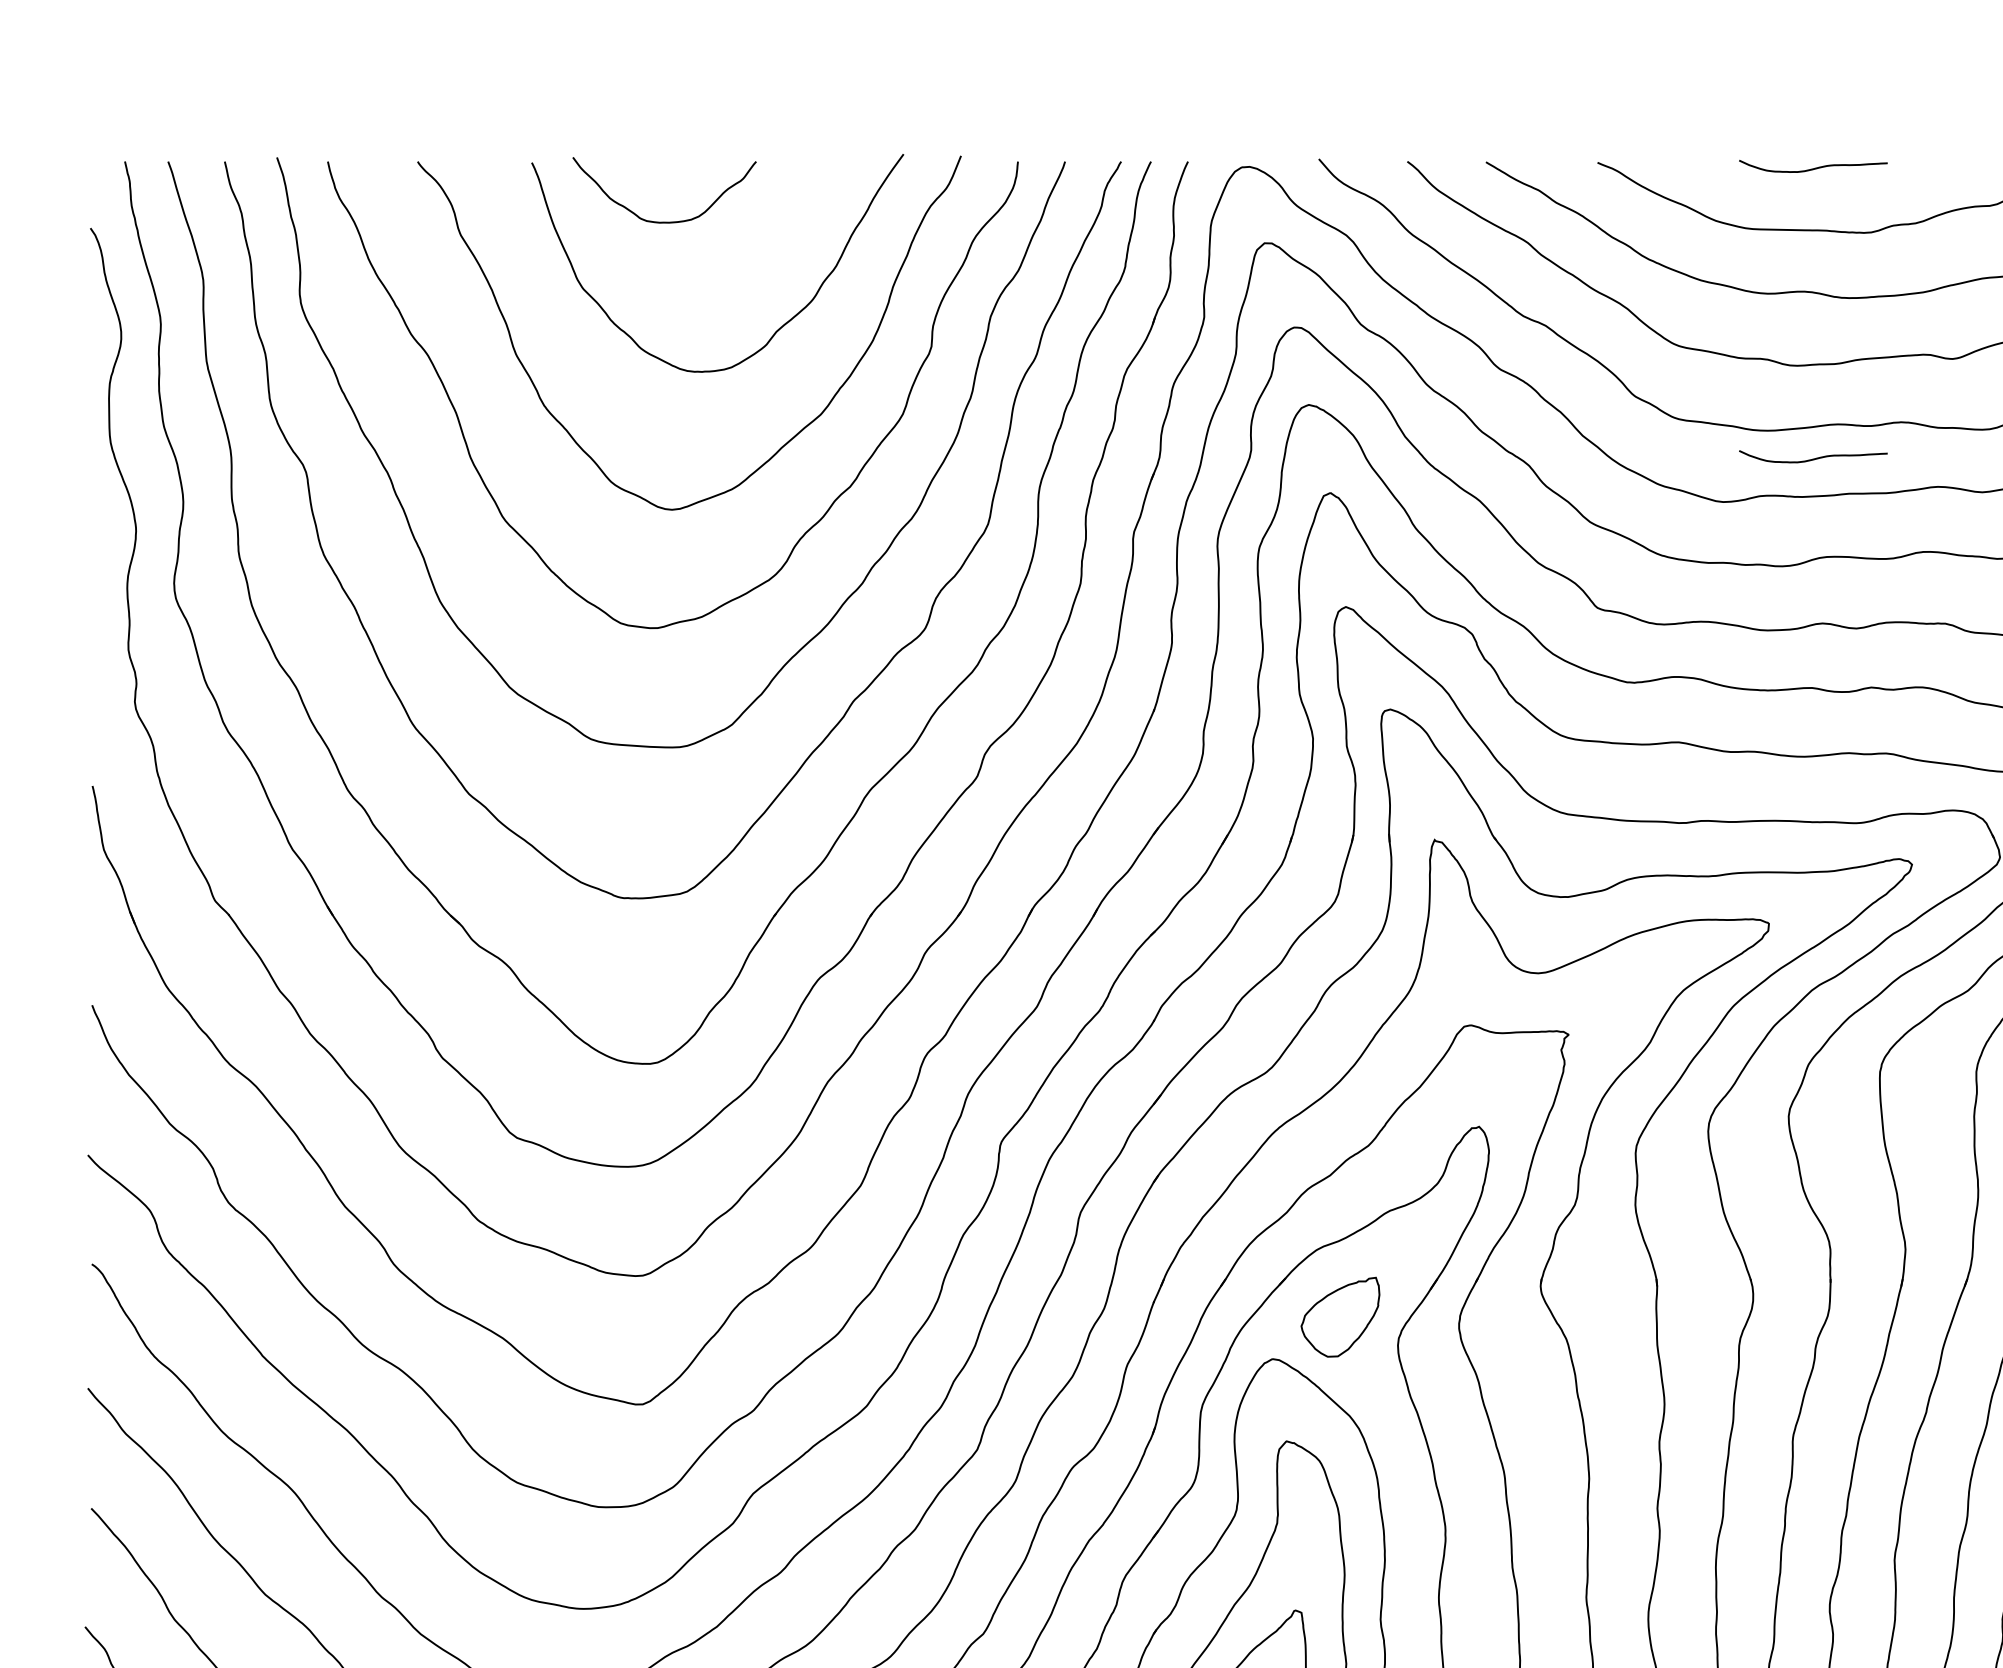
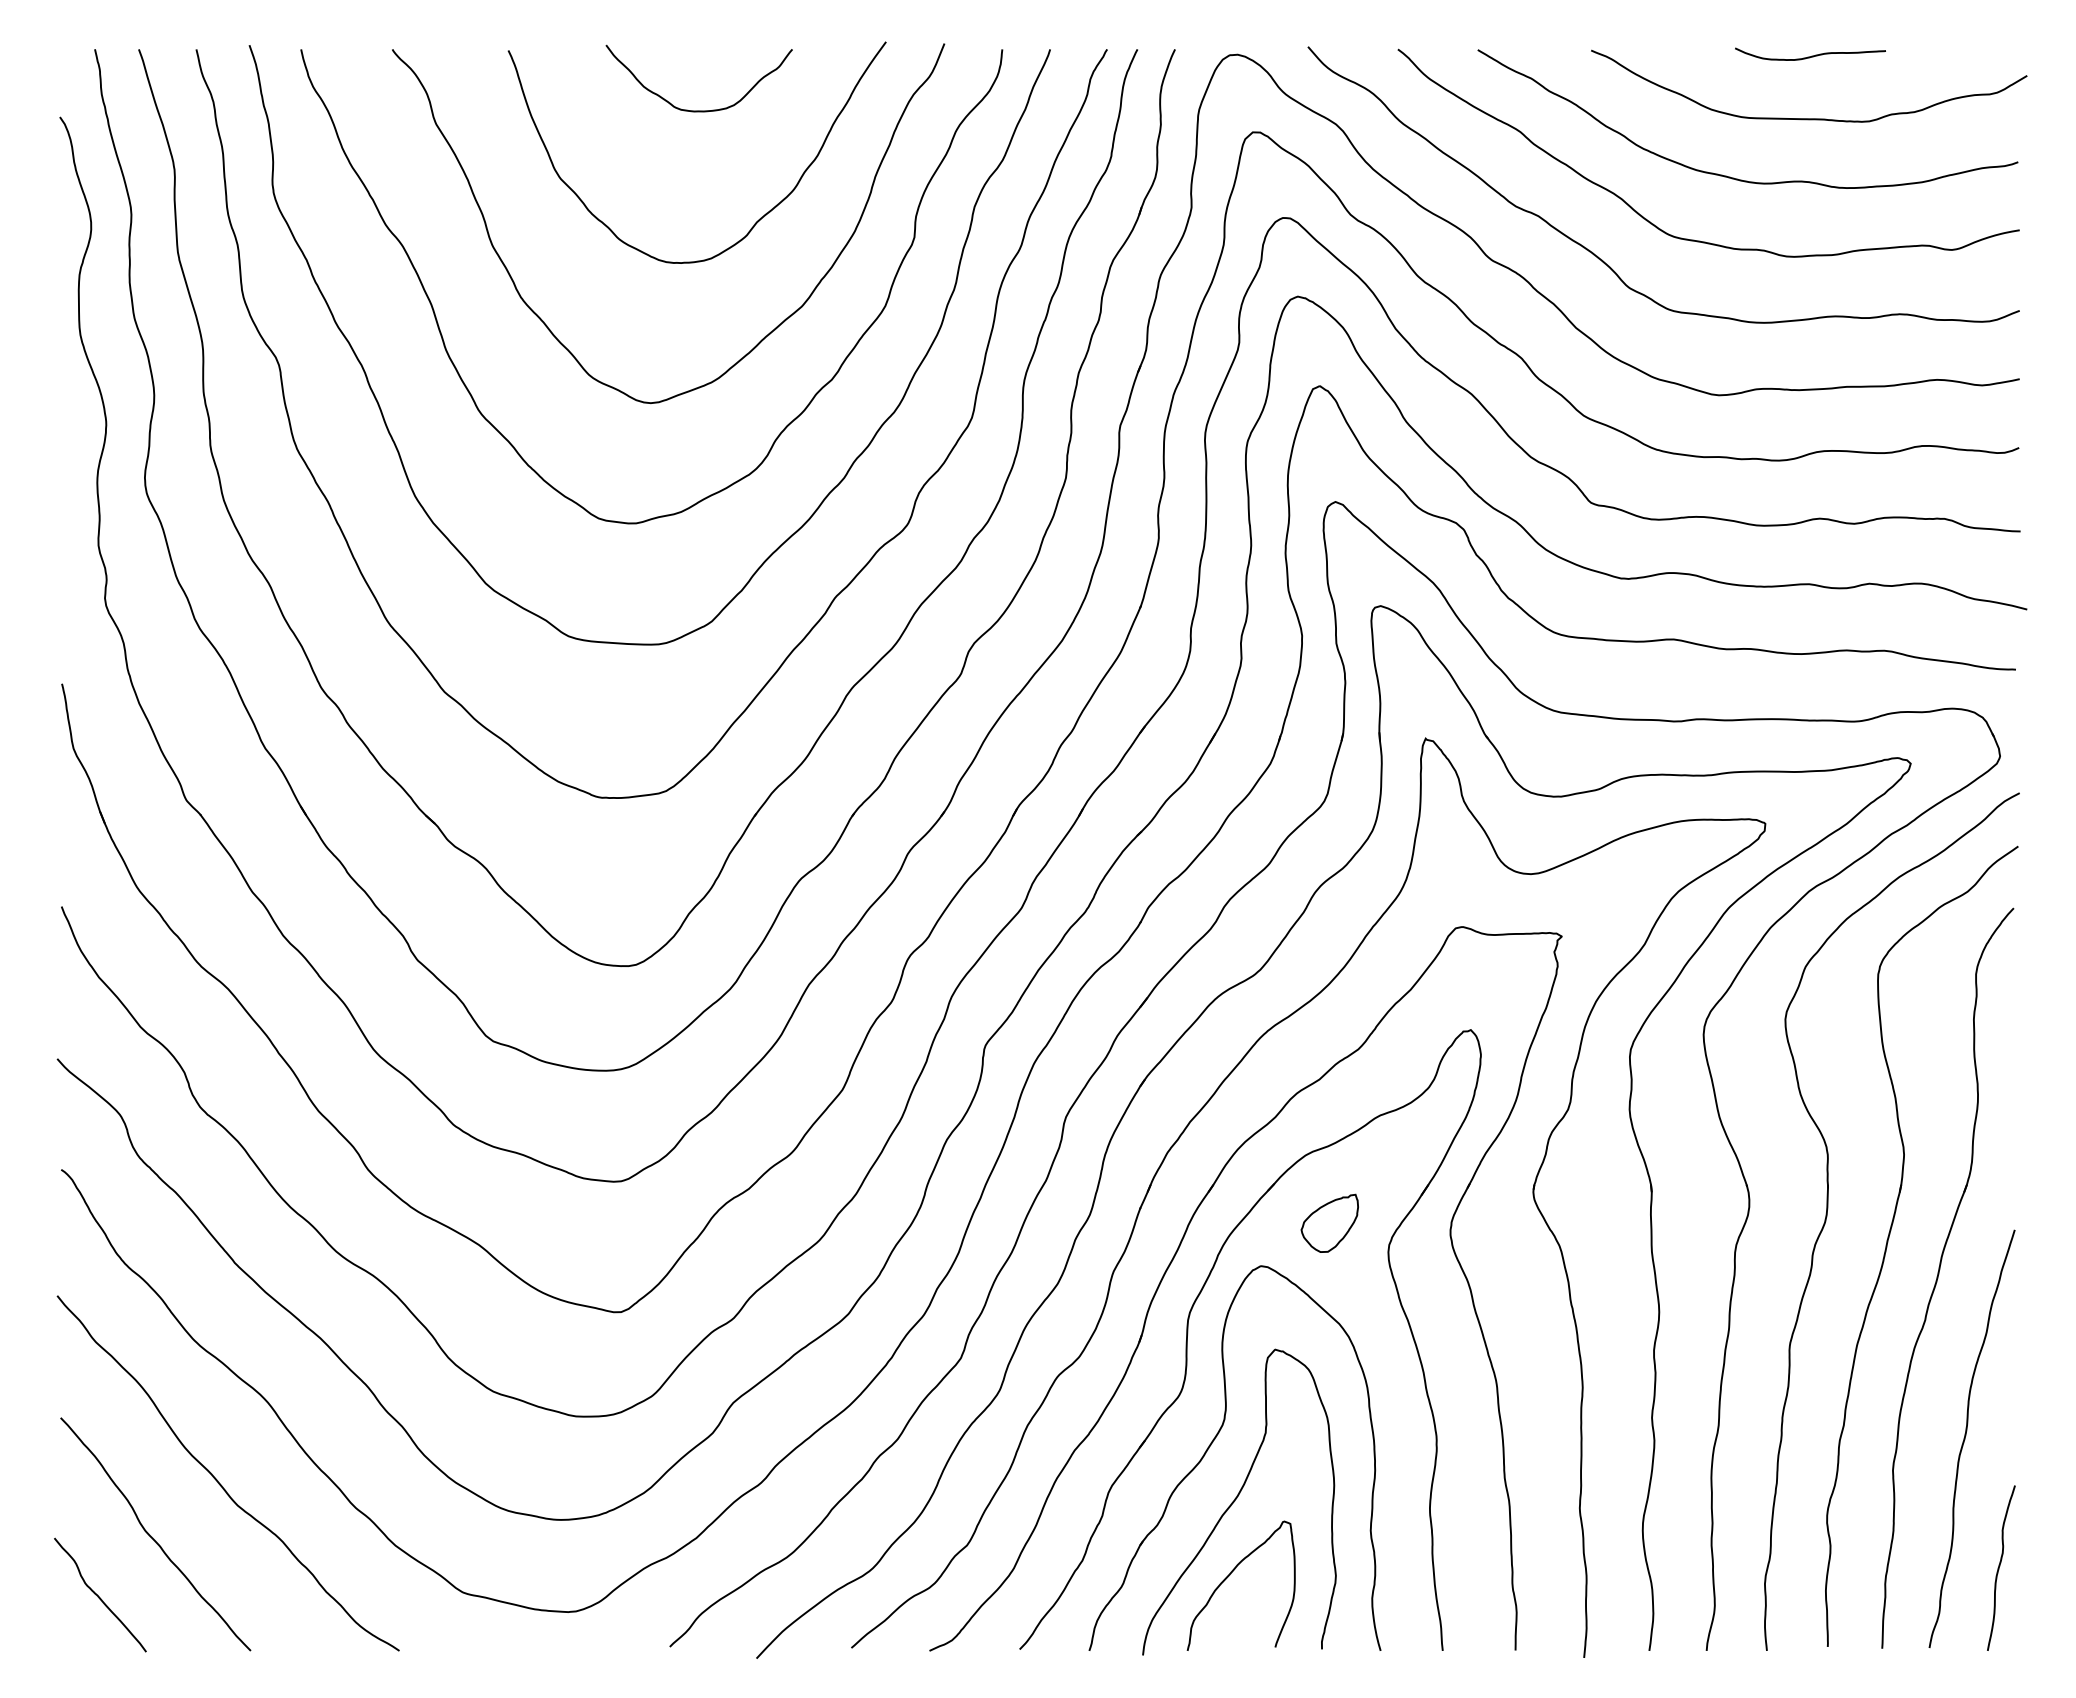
curve: (663, 221) -> (698, 110), moved
curve: (1814, 457) -> (1811, 350), removed
part: (1340, 1316) -> (1329, 1222), size x0.71

